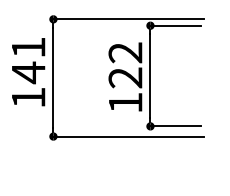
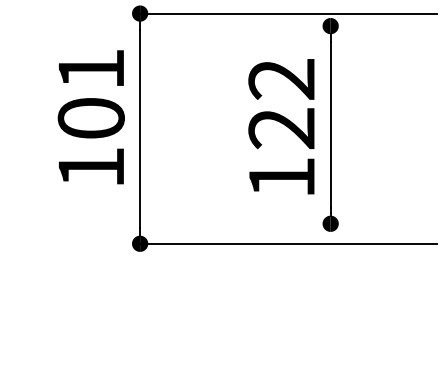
line: (175, 25) -> (379, 25), removed
text: (28, 72) -> (91, 117), 141 -> 101
line: (175, 126) -> (379, 224), removed

